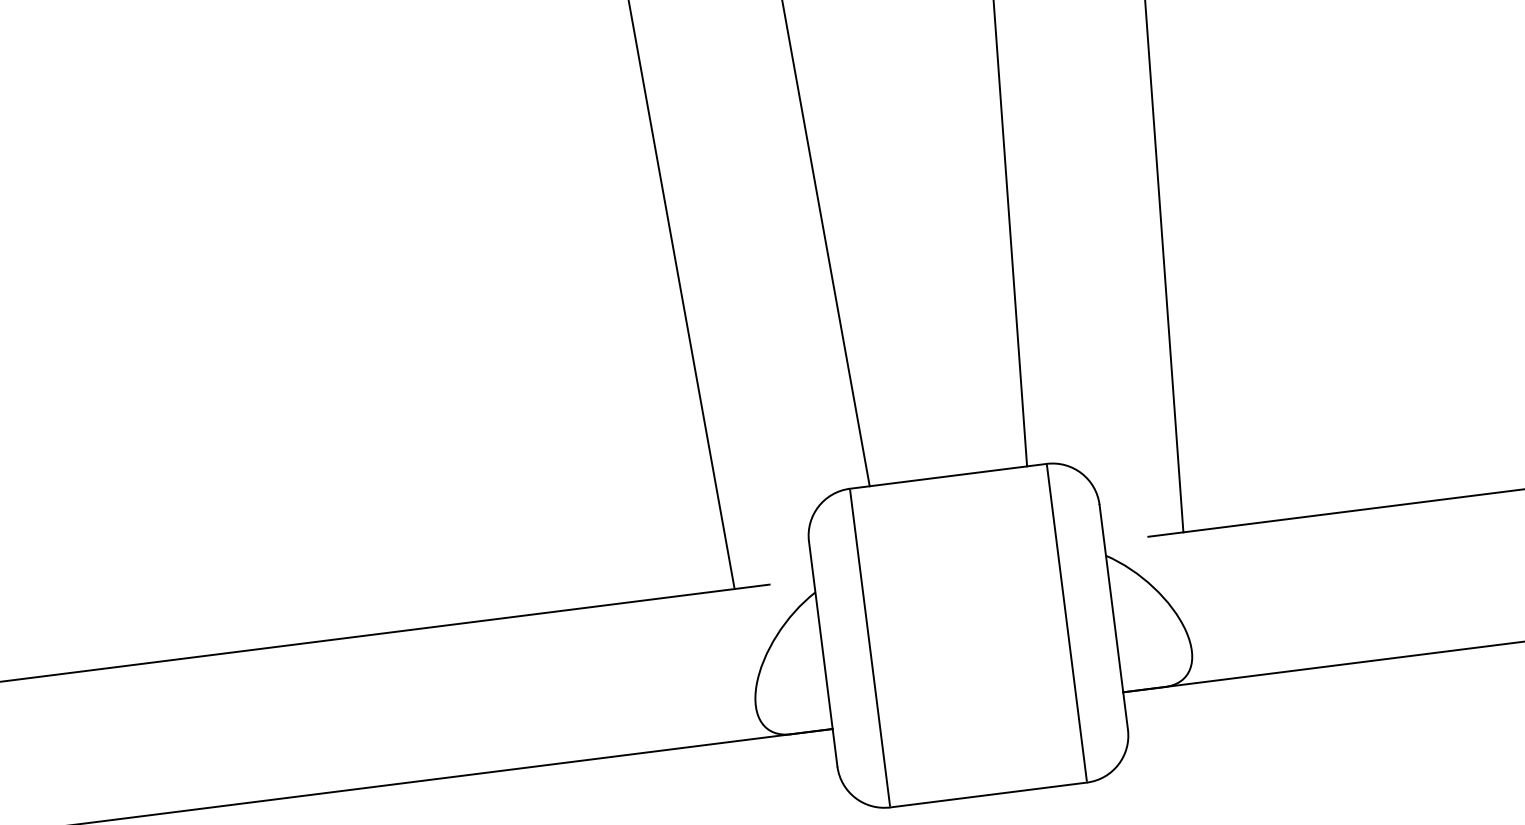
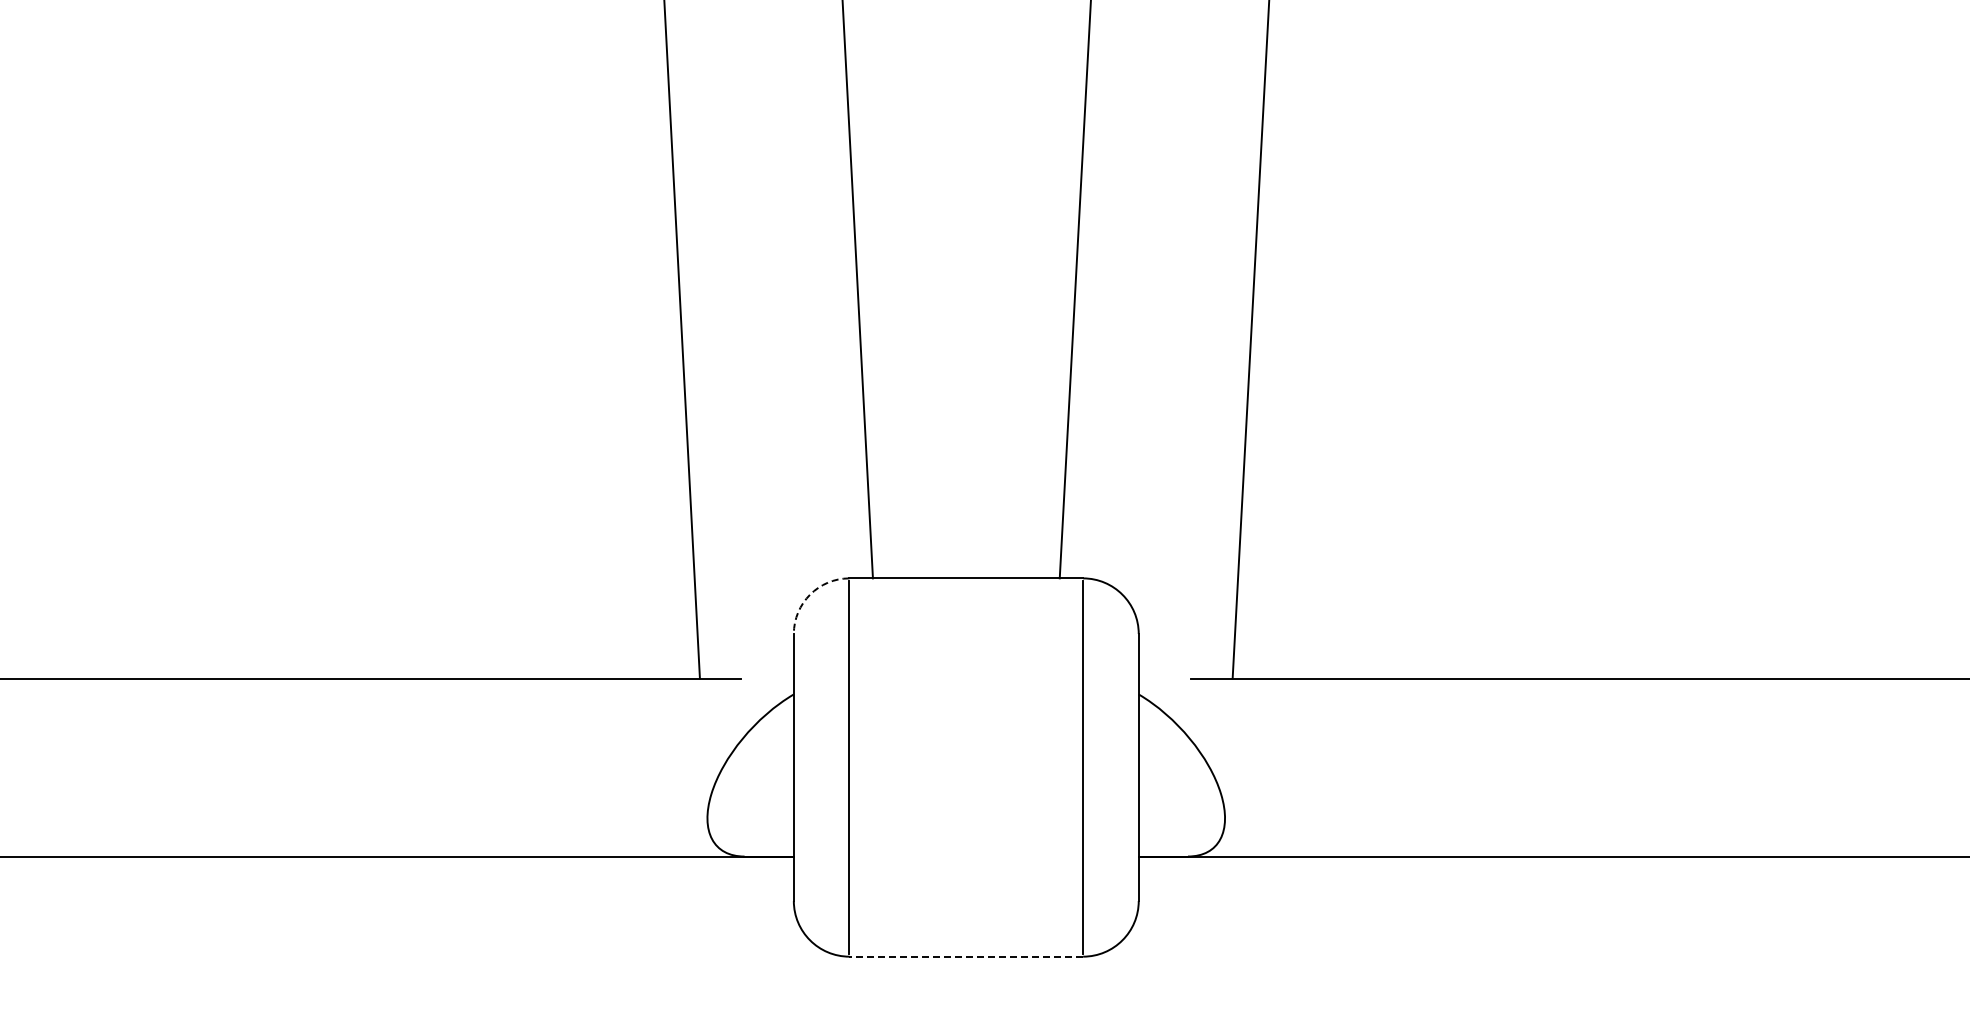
arc: (818, 506) -> (810, 594), solid -> dashed
line: (988, 794) -> (966, 956), solid -> dashed

